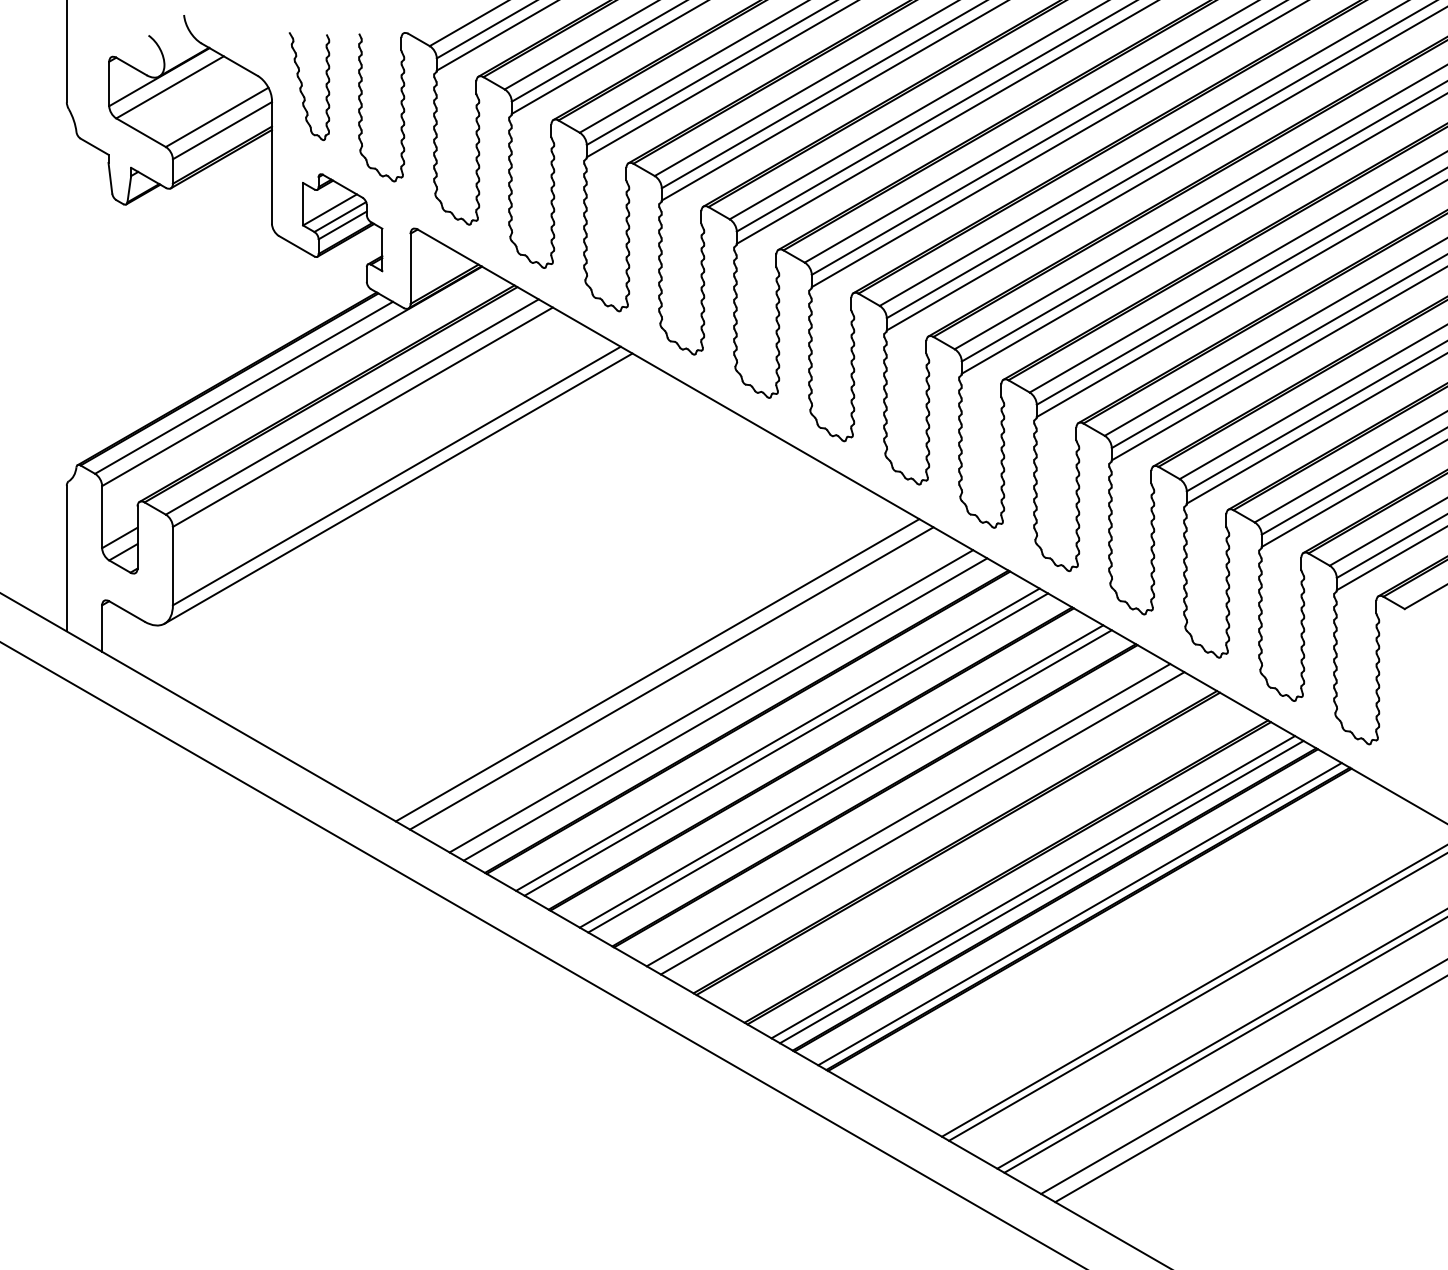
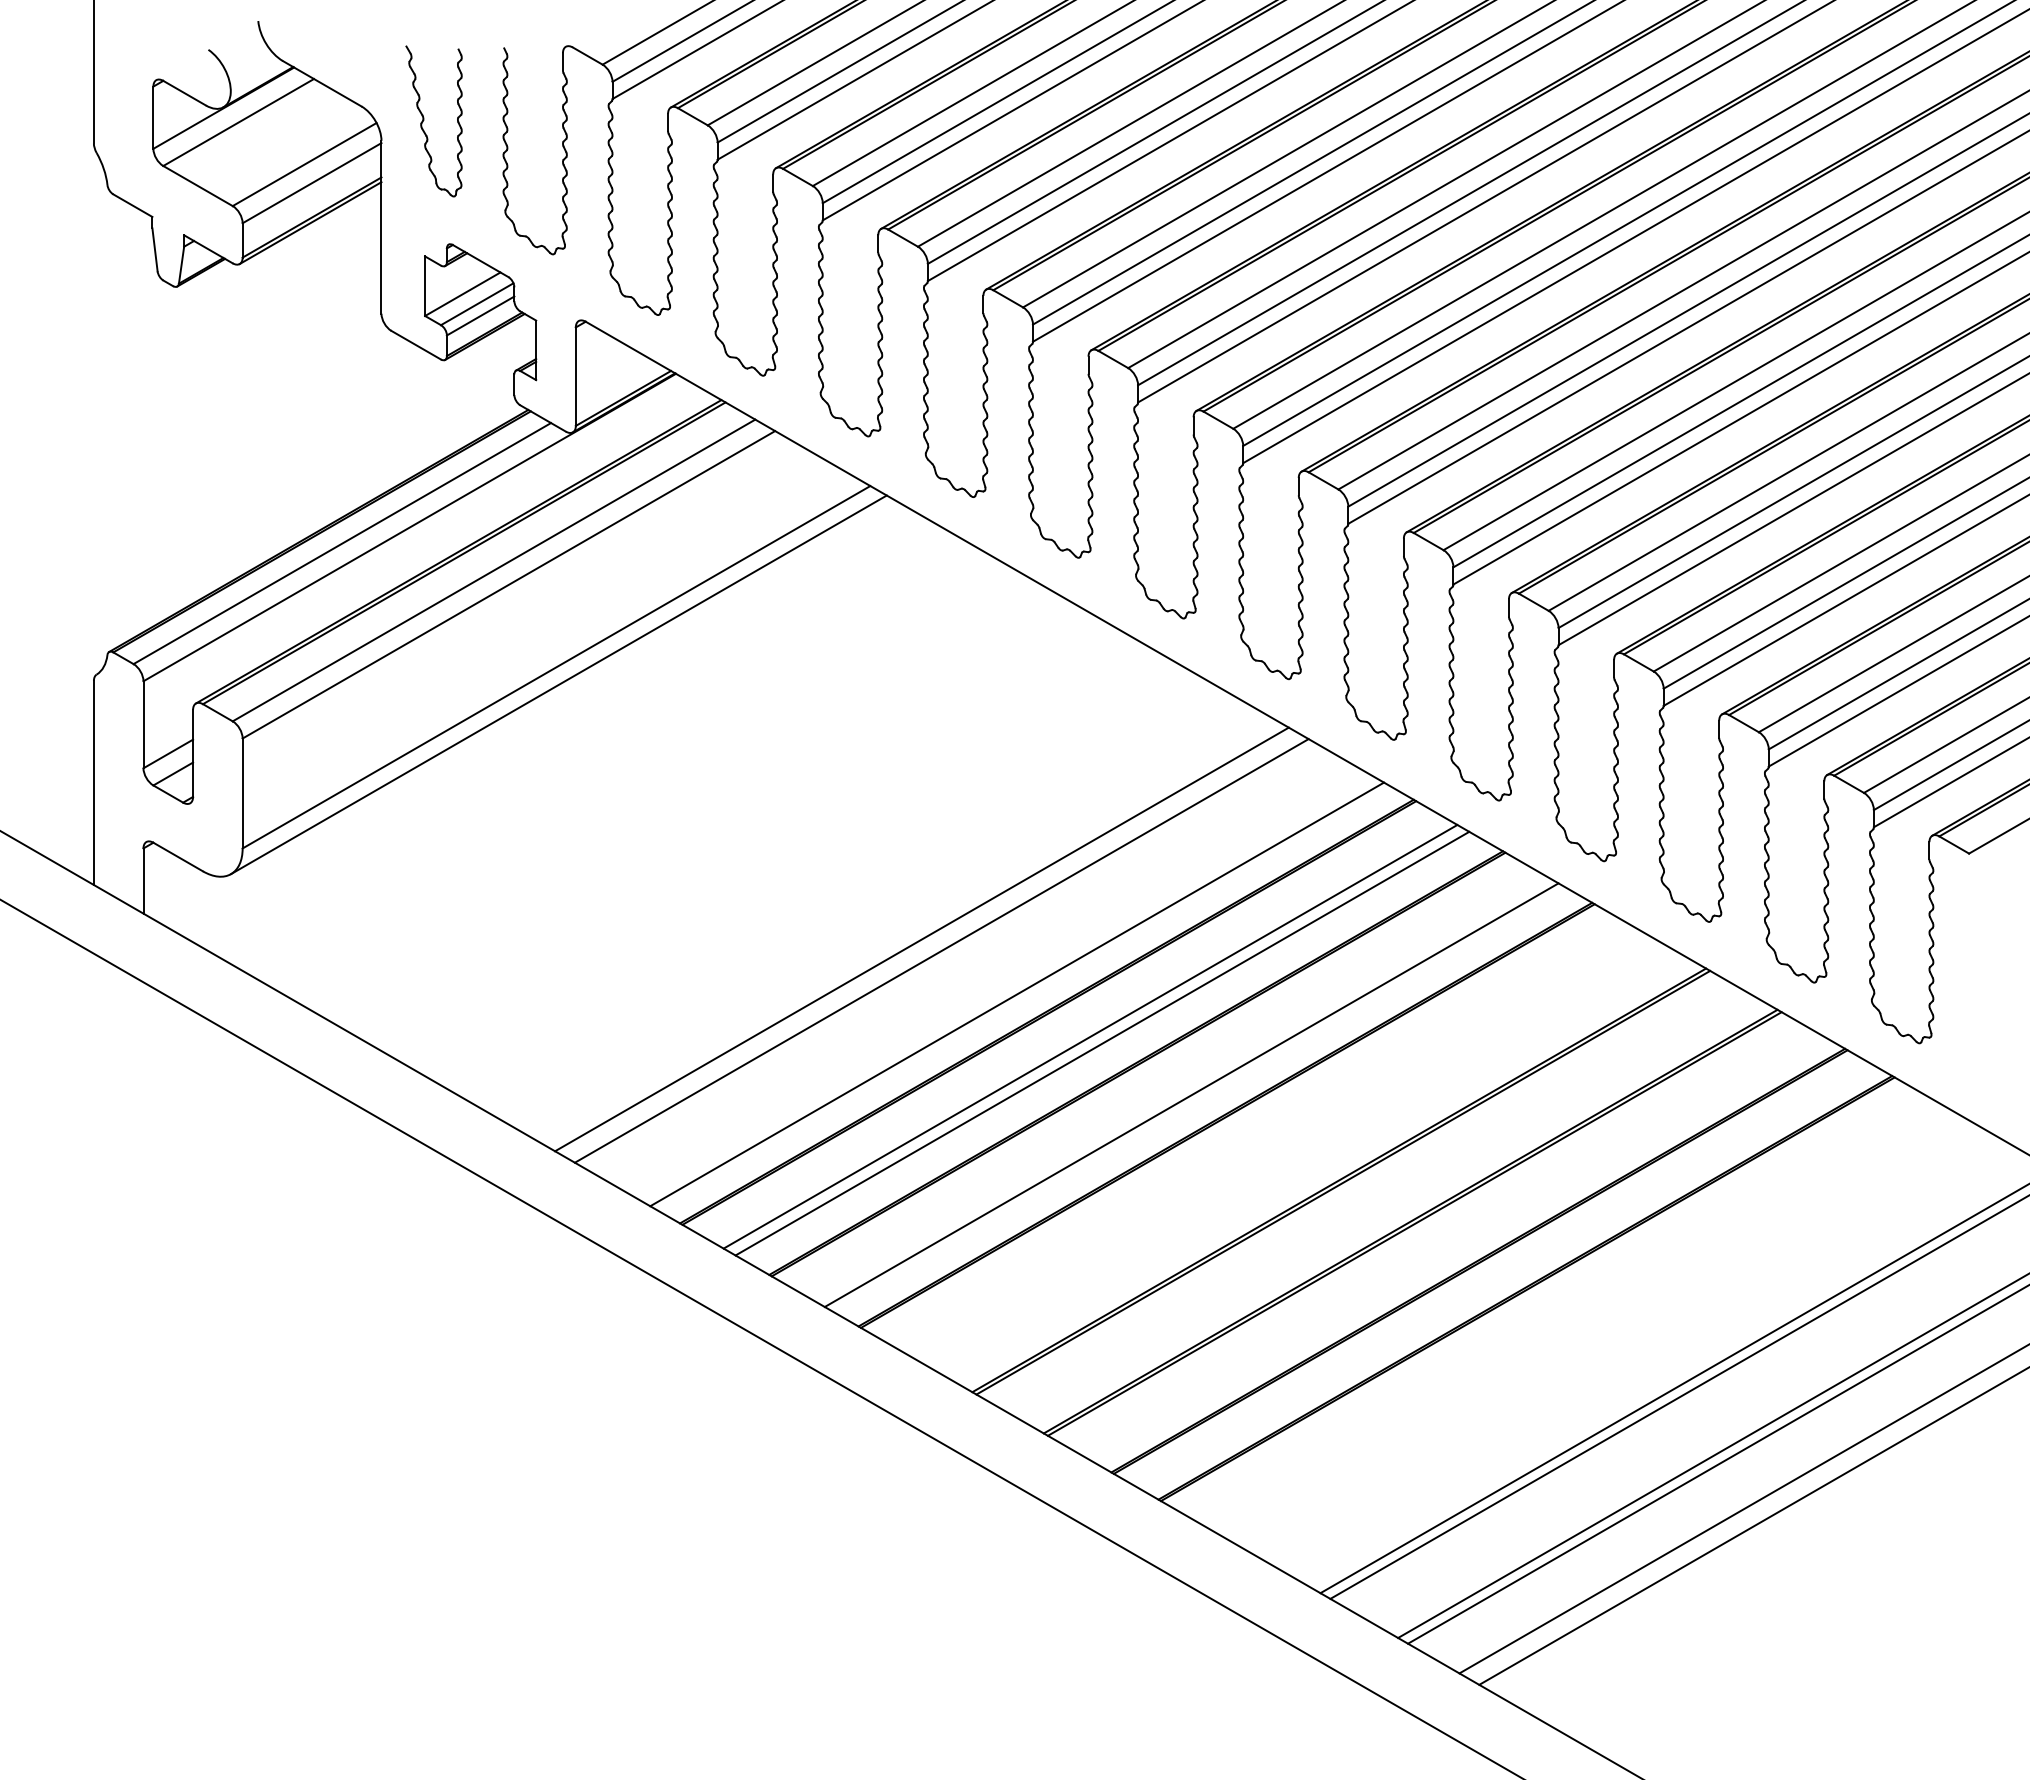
line: (711, 700) -> (997, 982), removed
line: (841, 776) -> (1179, 1088), removed
line: (908, 815) -> (1273, 1142), removed
line: (922, 823) -> (1293, 1153), removed
line: (1033, 887) -> (1448, 1243), removed
line: (1041, 892) -> (1460, 1250), removed
line: (1079, 914) -> (1513, 1281), removed

